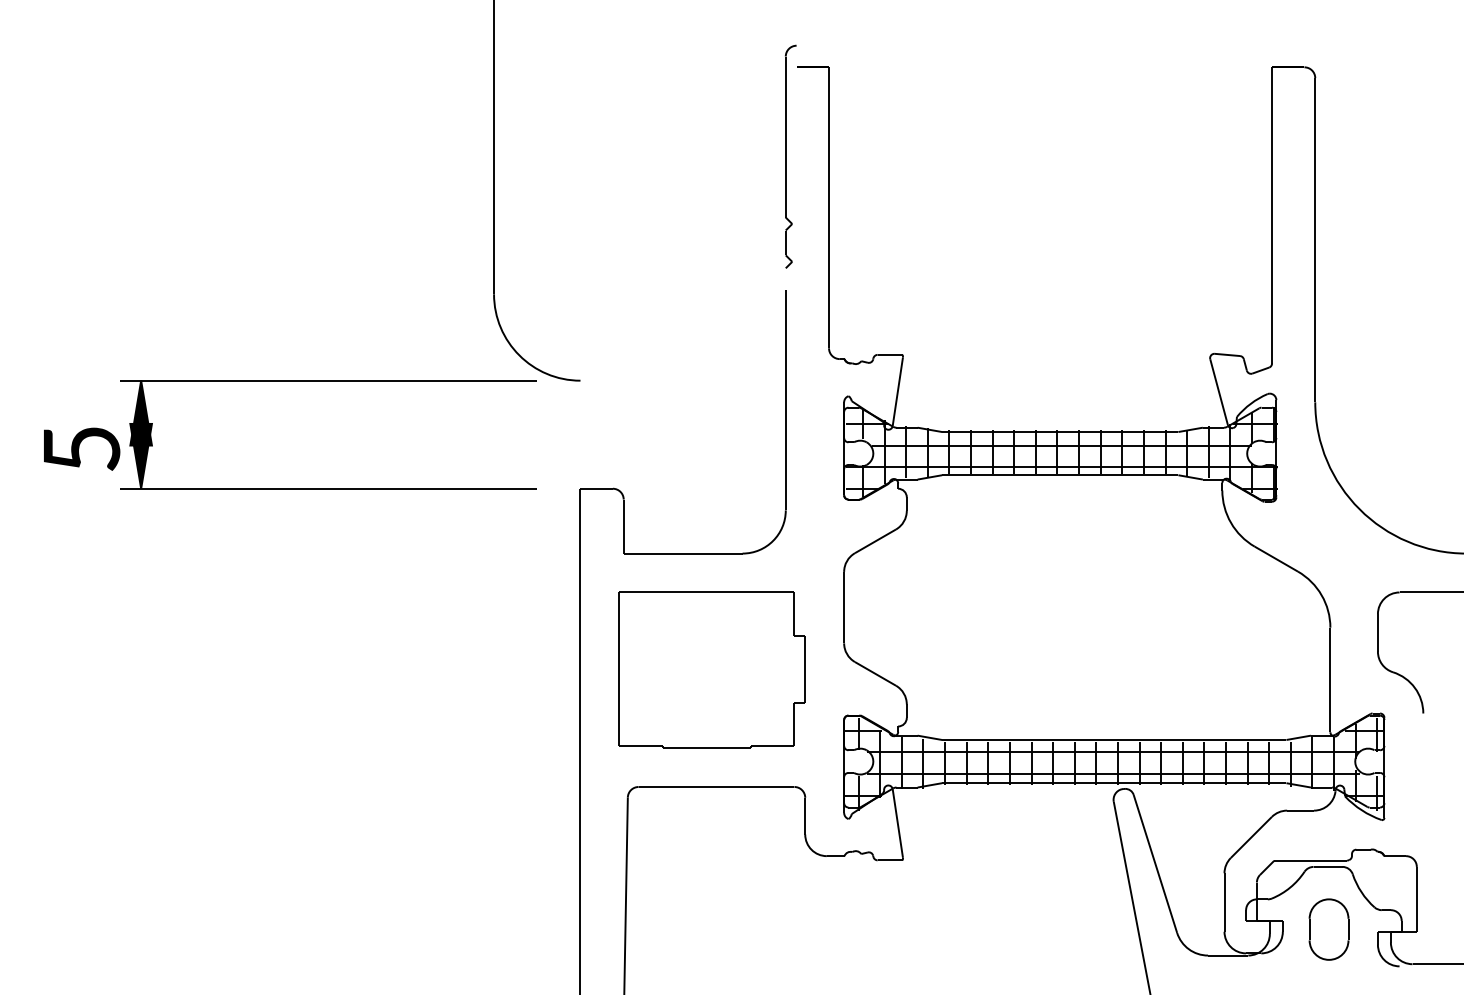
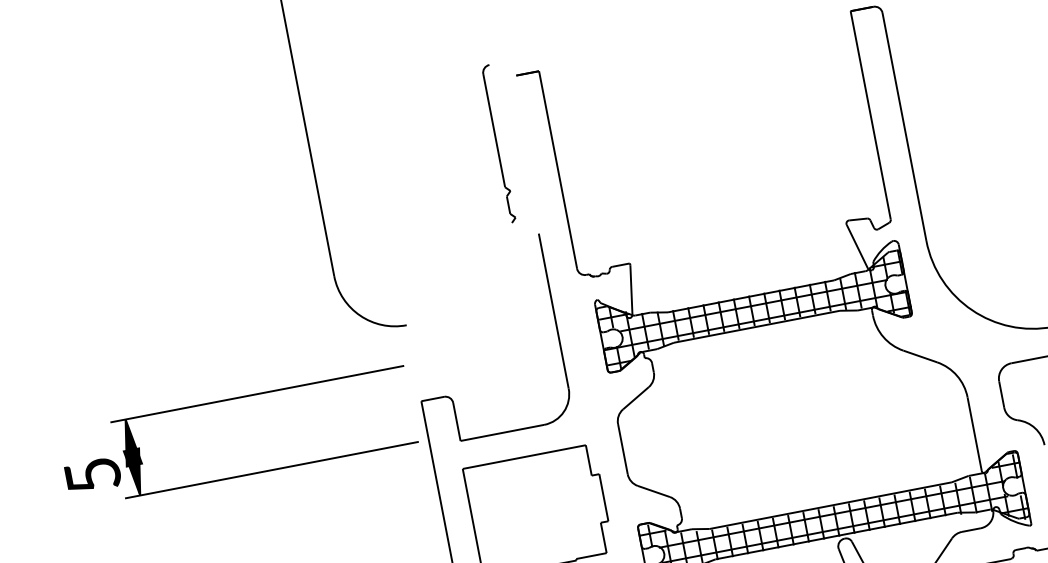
part: (790, 156) -> (500, 143), moved
part: (290, 381) -> (230, 399), moved

